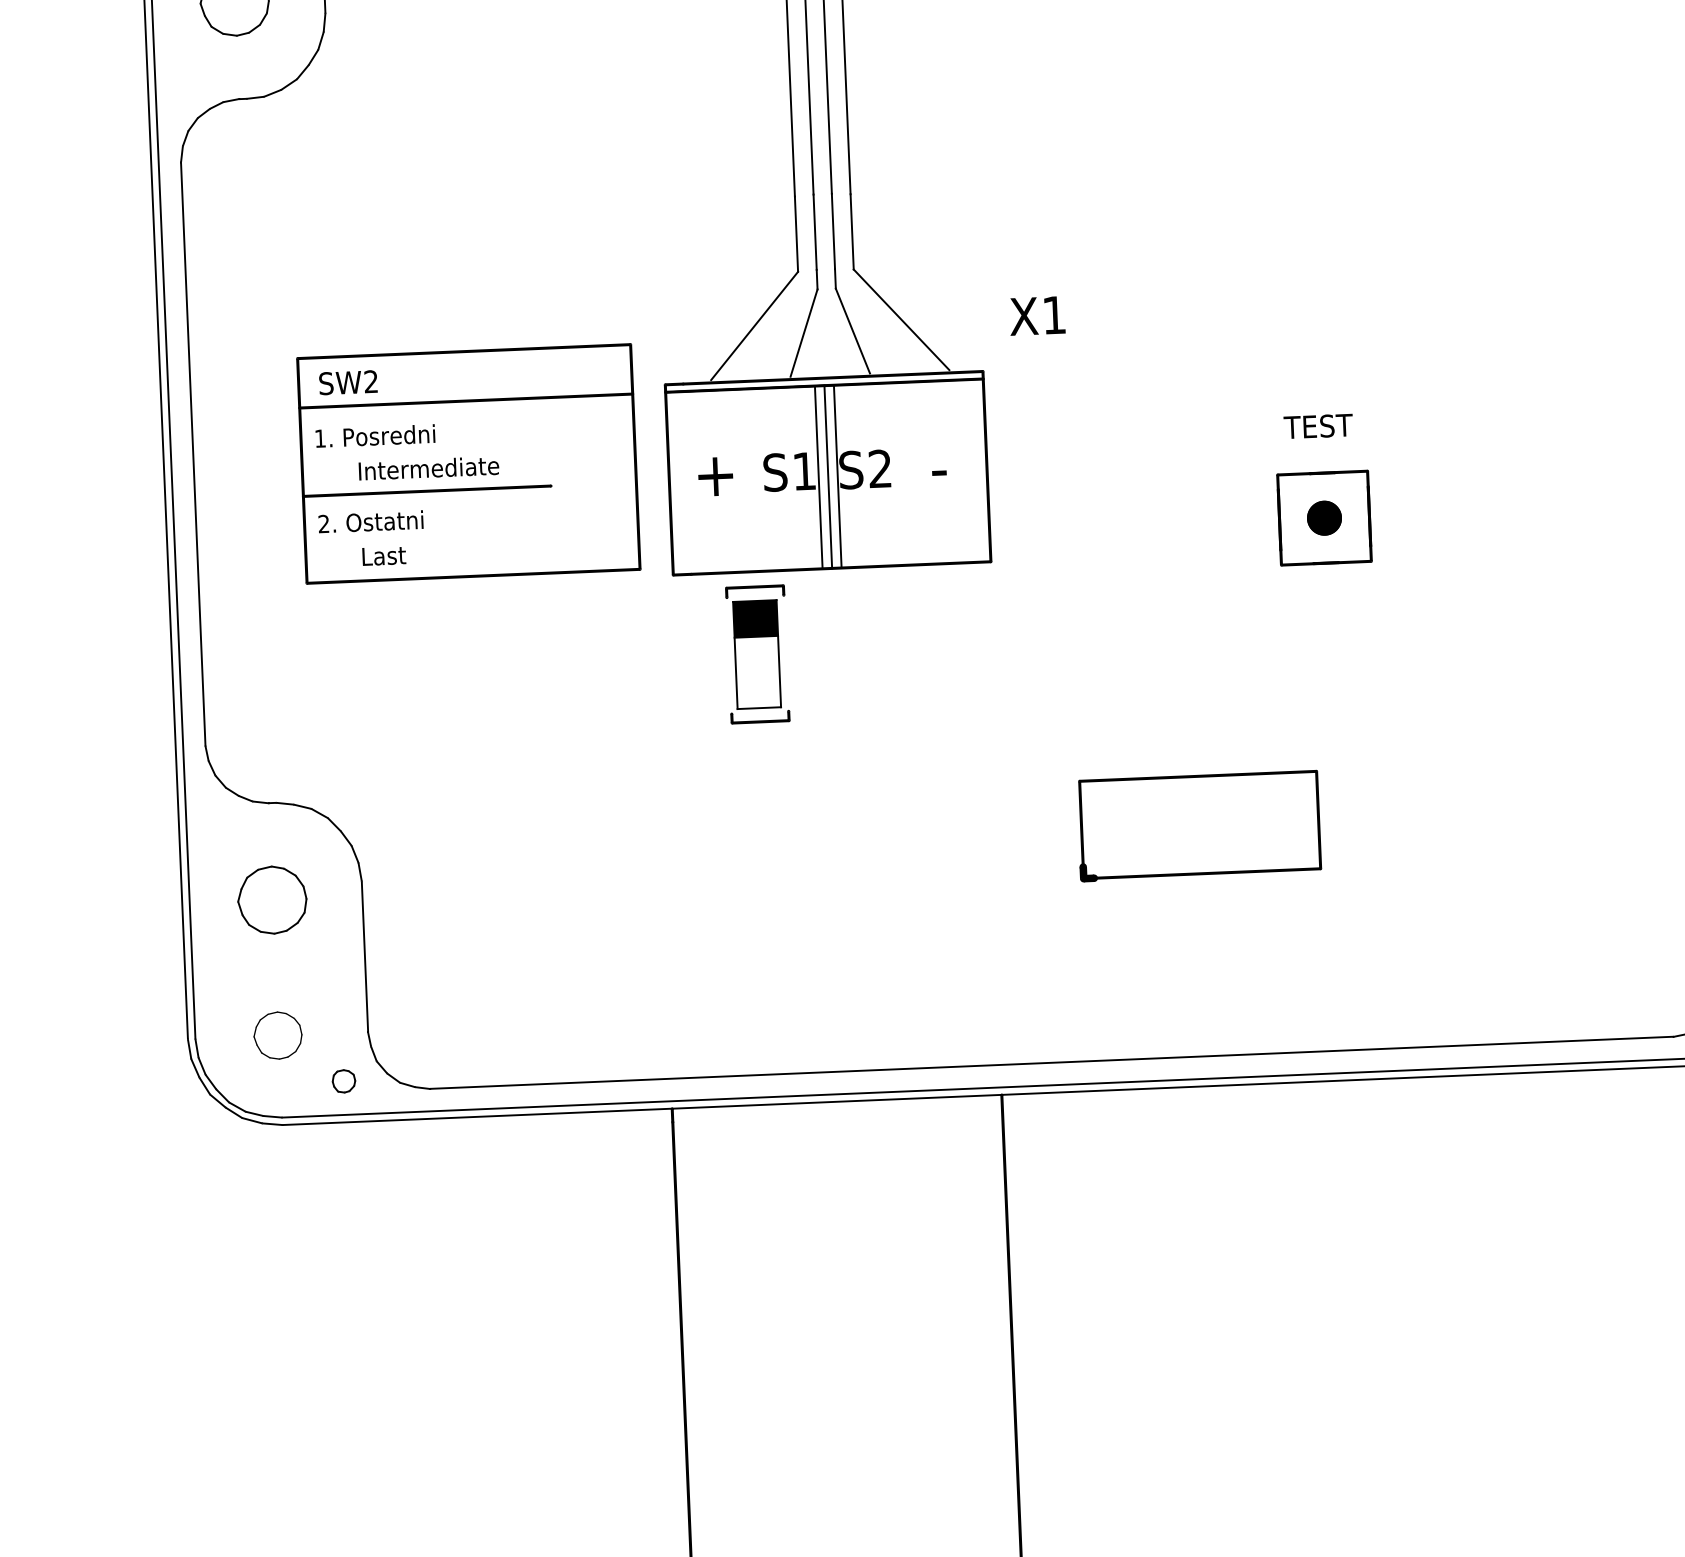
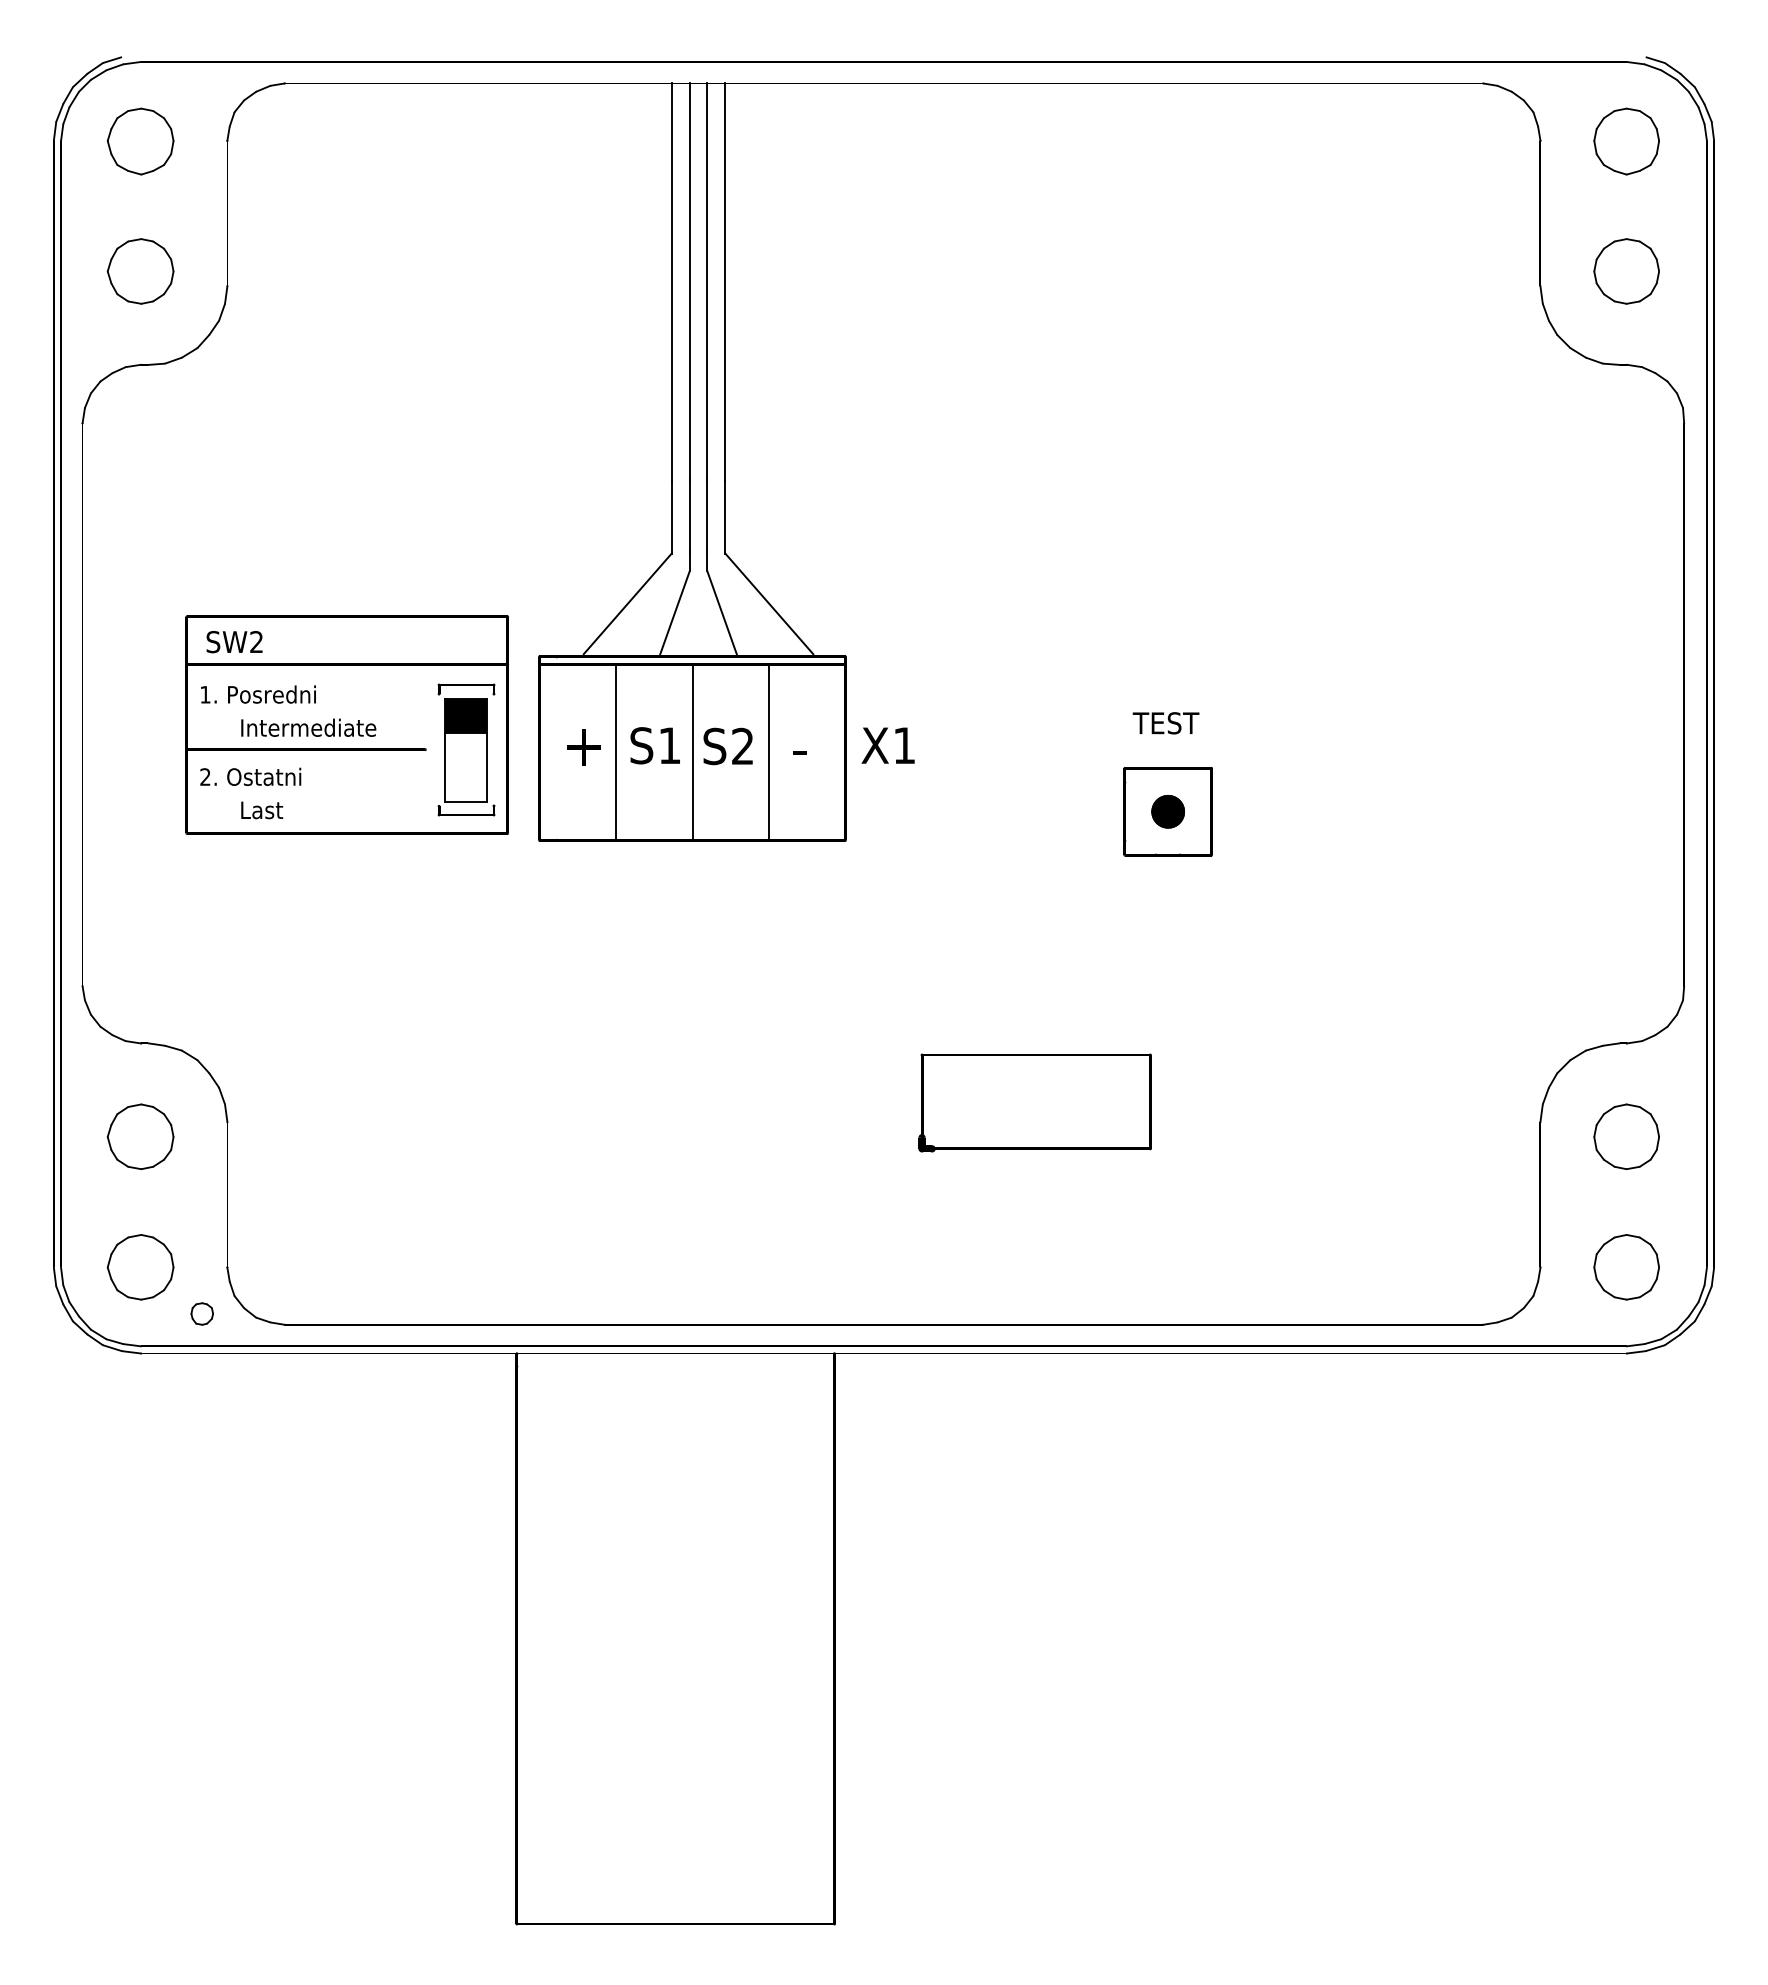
text: (1036, 315) -> (887, 745), moved
line: (837, 476) -> (768, 752), moved
line: (818, 477) -> (616, 752), moved
part: (757, 653) -> (466, 749), moved
part: (277, 1035) -> (140, 1267), size x1.43

